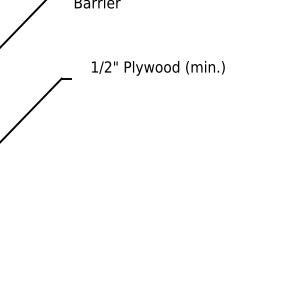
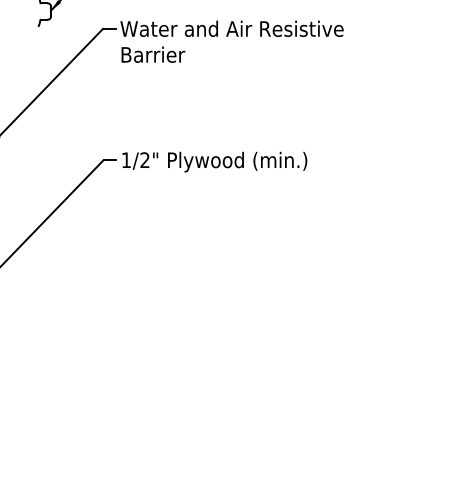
text: (158, 67) -> (214, 161), moved

